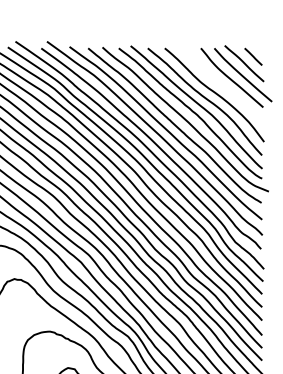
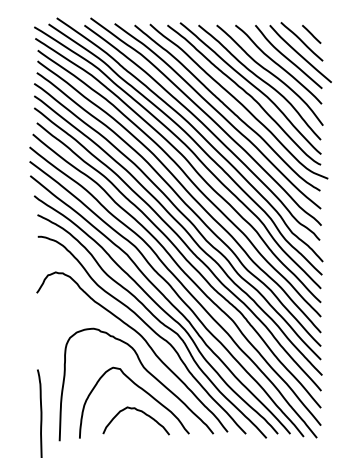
curve: (222, 84) -> (278, 64), added

